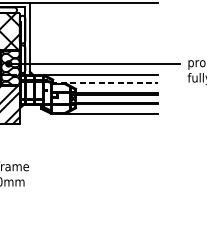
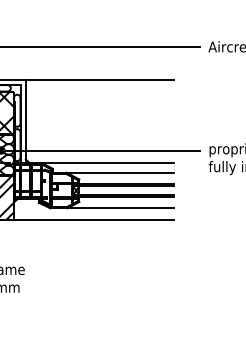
line: (104, 82) -> (112, 172), dashed -> solid
line: (88, 123) -> (93, 219), added

